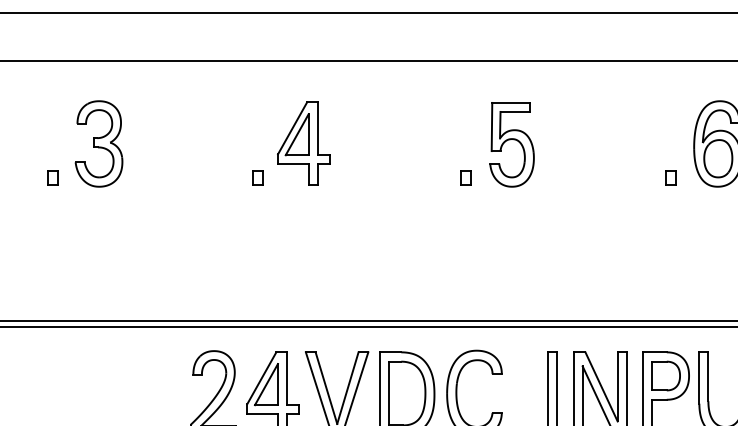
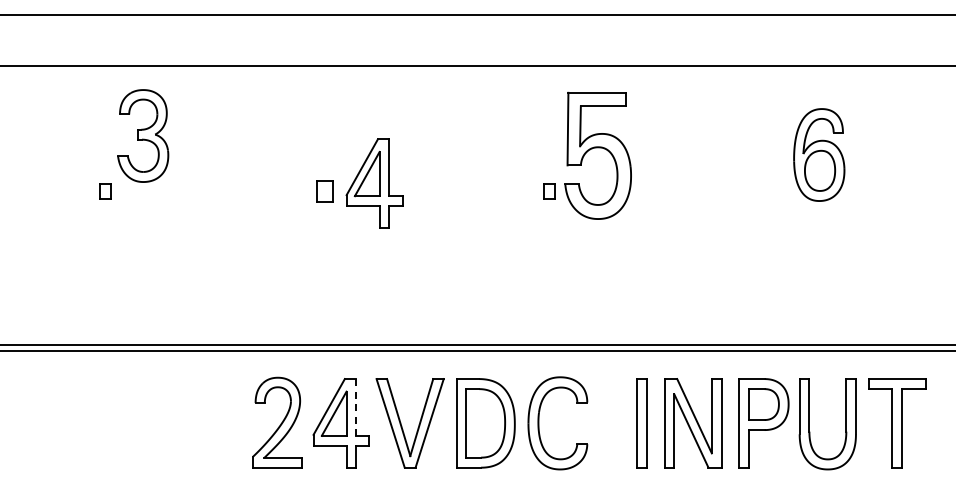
part: (99, 143) -> (143, 135), moved
part: (303, 143) -> (374, 183), moved
part: (512, 144) -> (598, 155), size x1.4
part: (258, 177) -> (325, 191), size x1.4
part: (671, 177) -> (769, 191), removed
line: (287, 378) -> (356, 407), solid -> dashed

